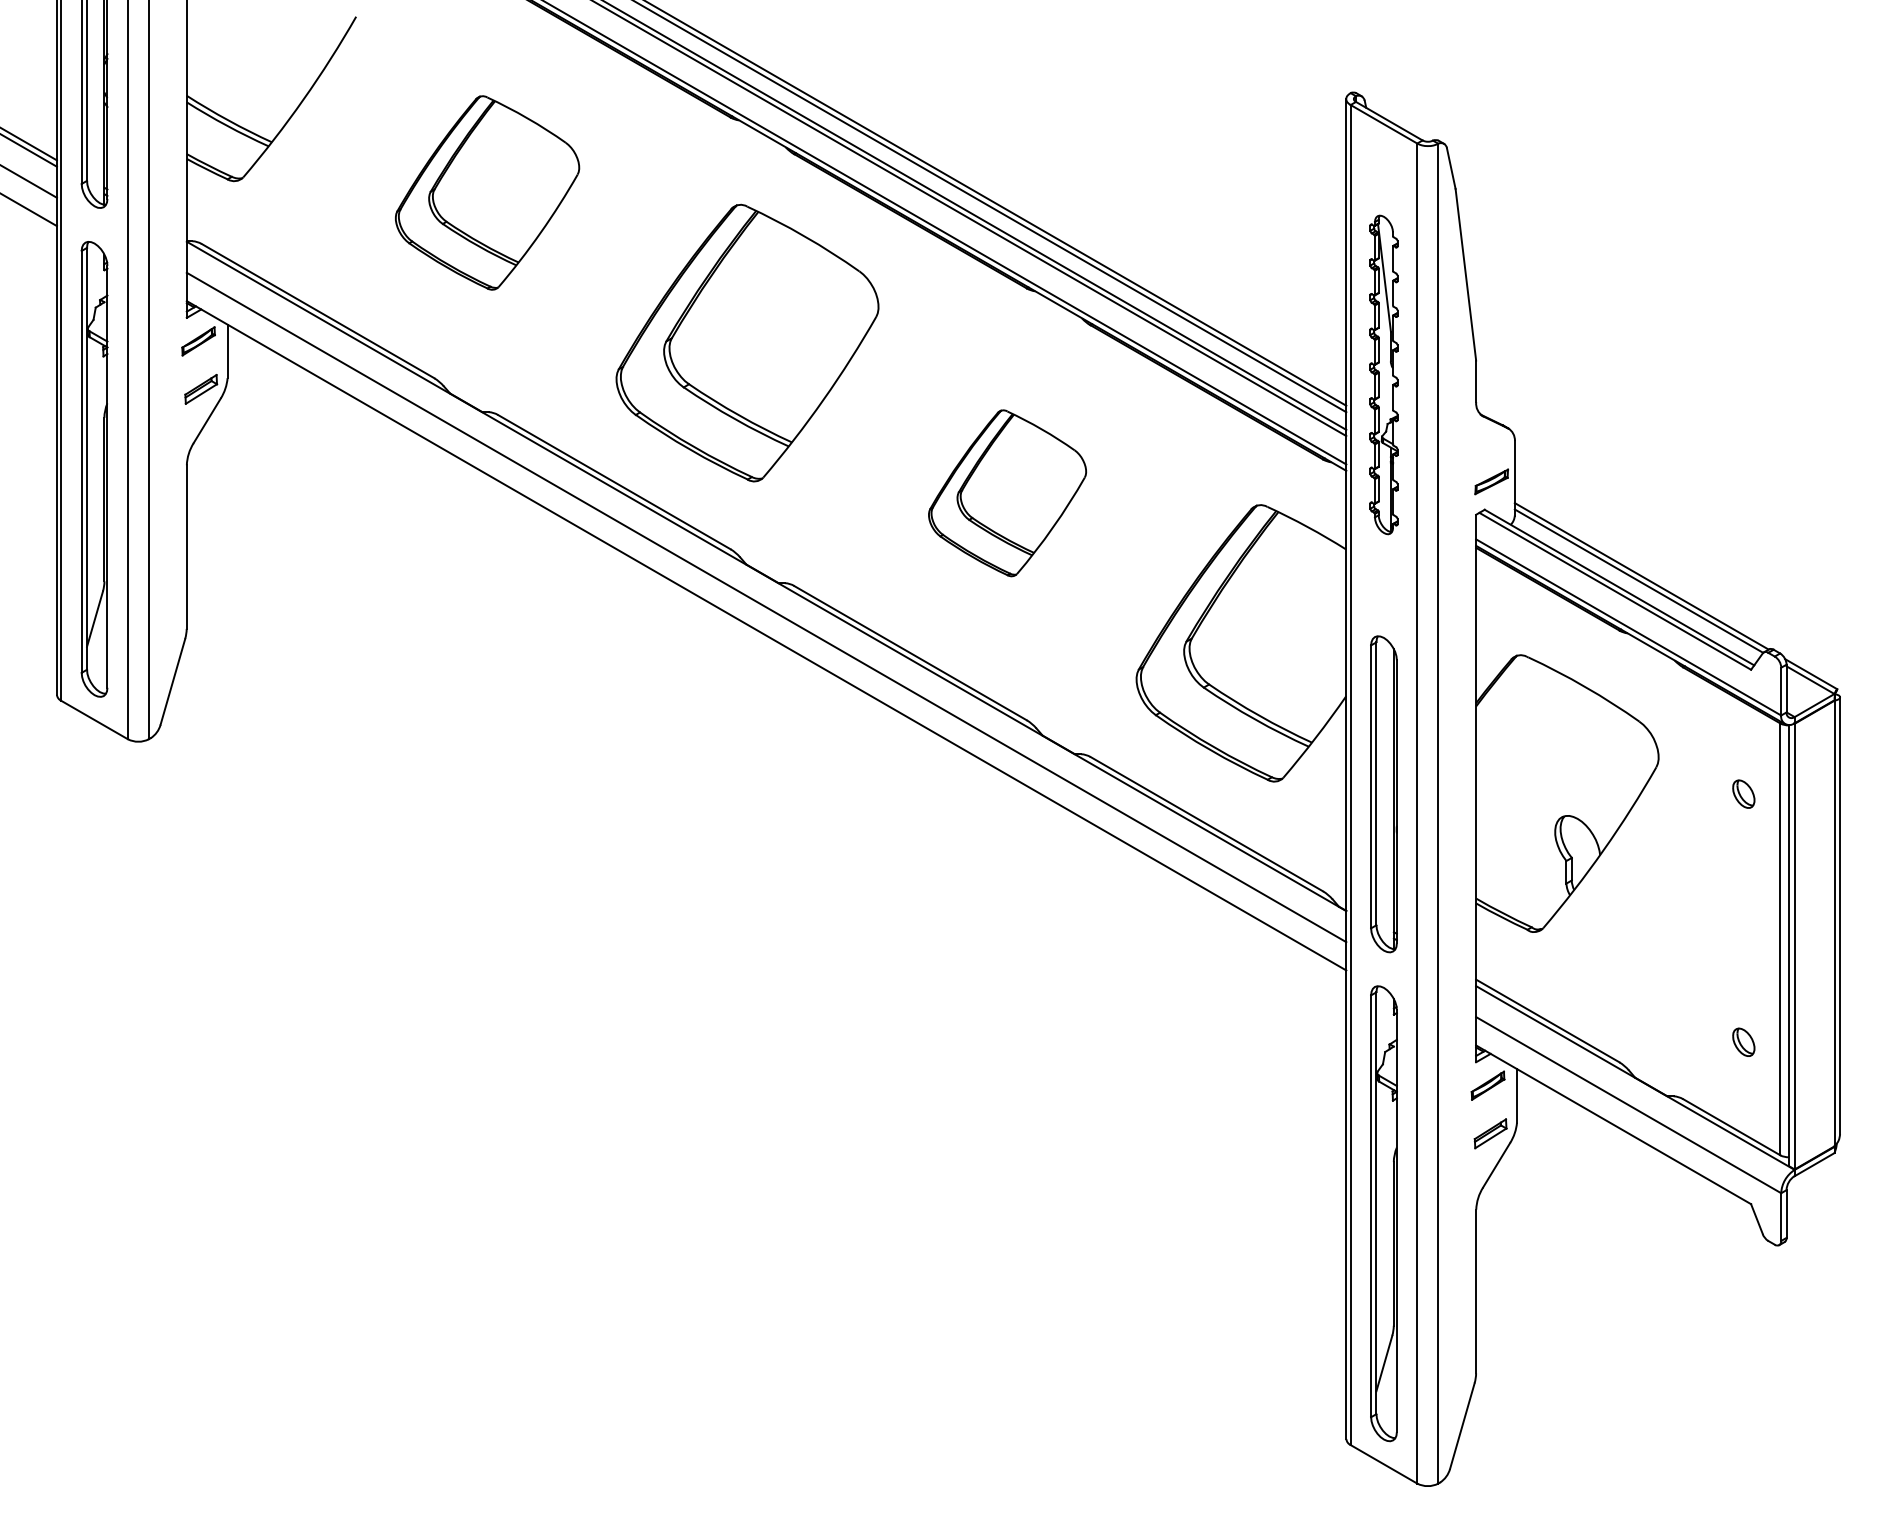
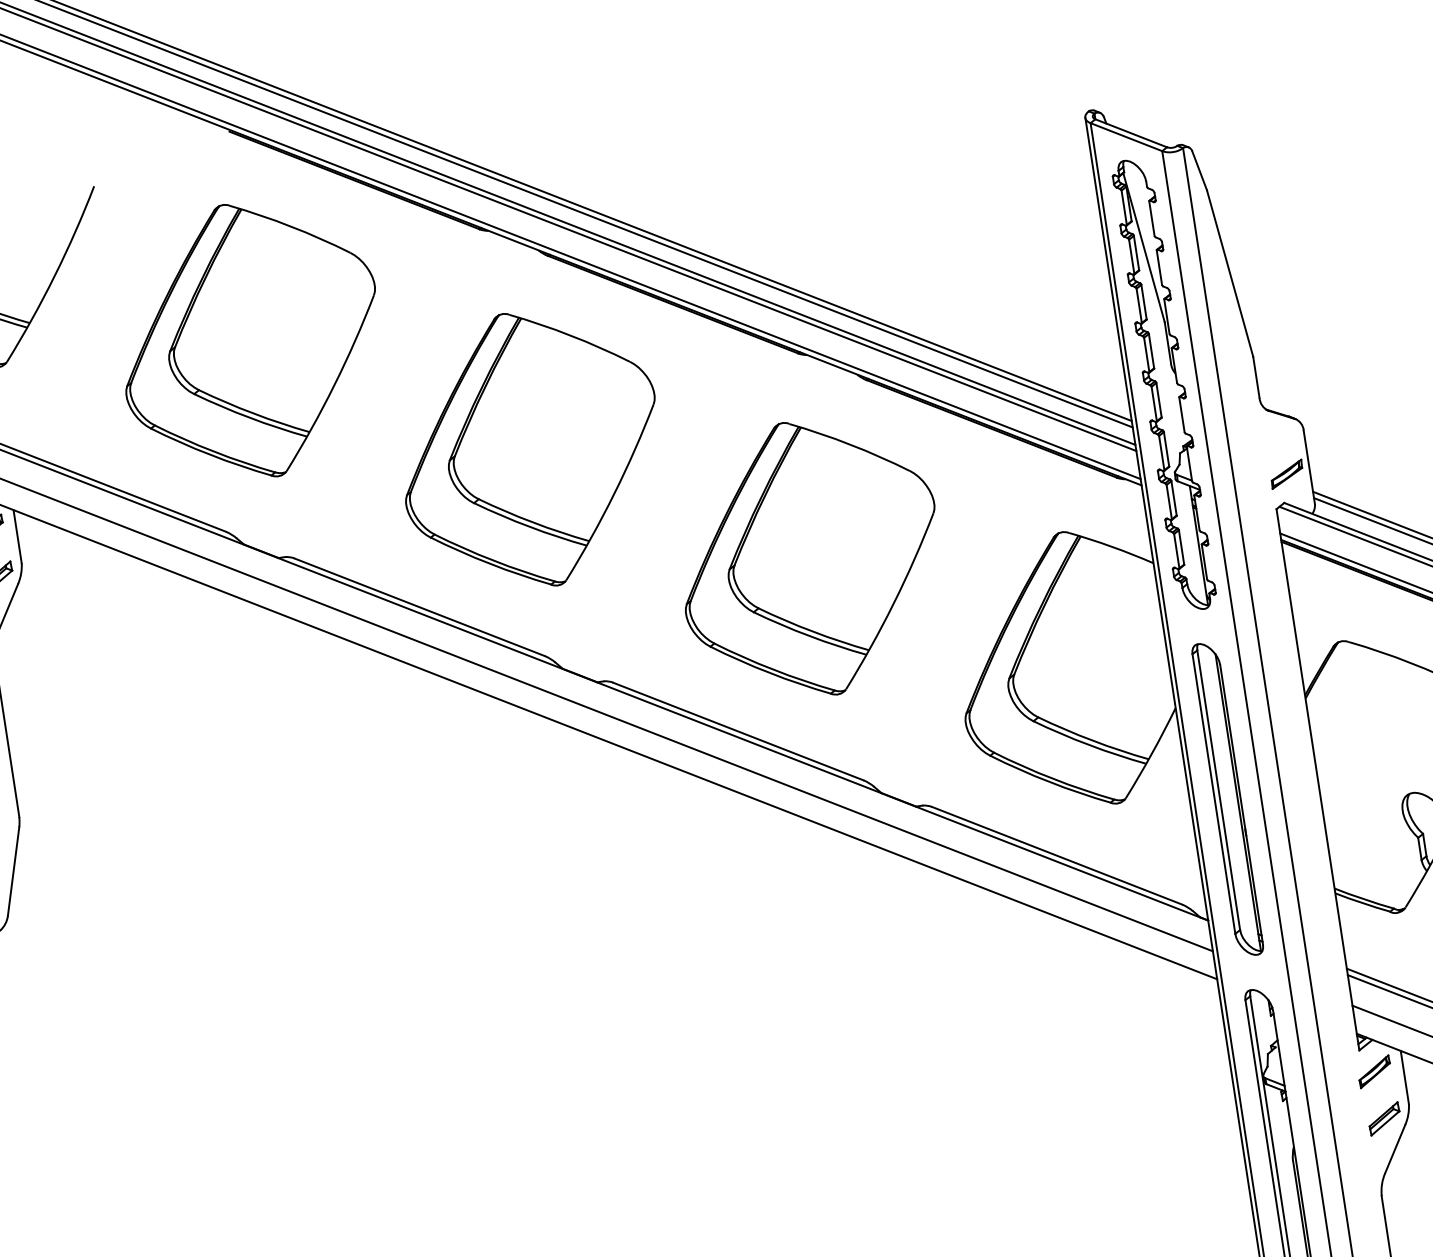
part: (487, 192) -> (250, 340), size x1.43
part: (1383, 374) -> (1163, 384), size x1.43
part: (1007, 493) -> (810, 559), size x1.67

